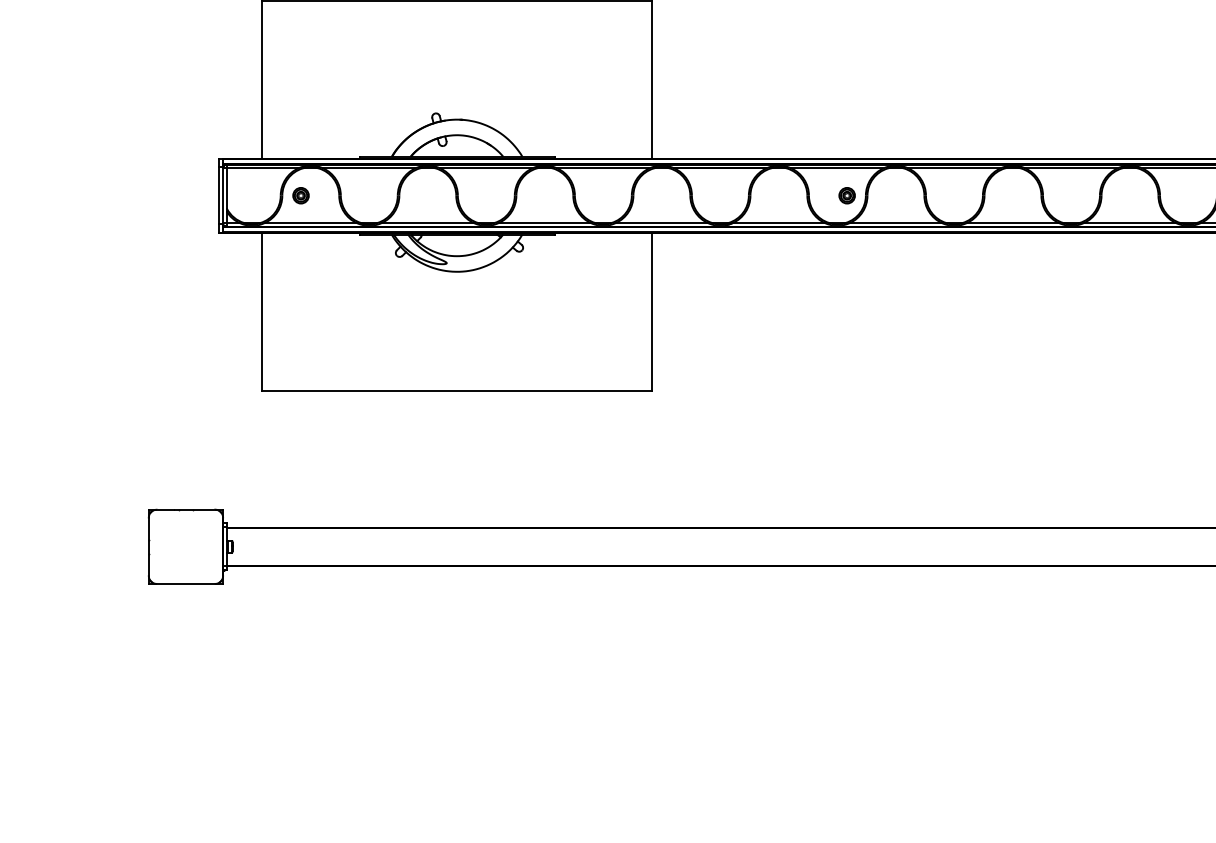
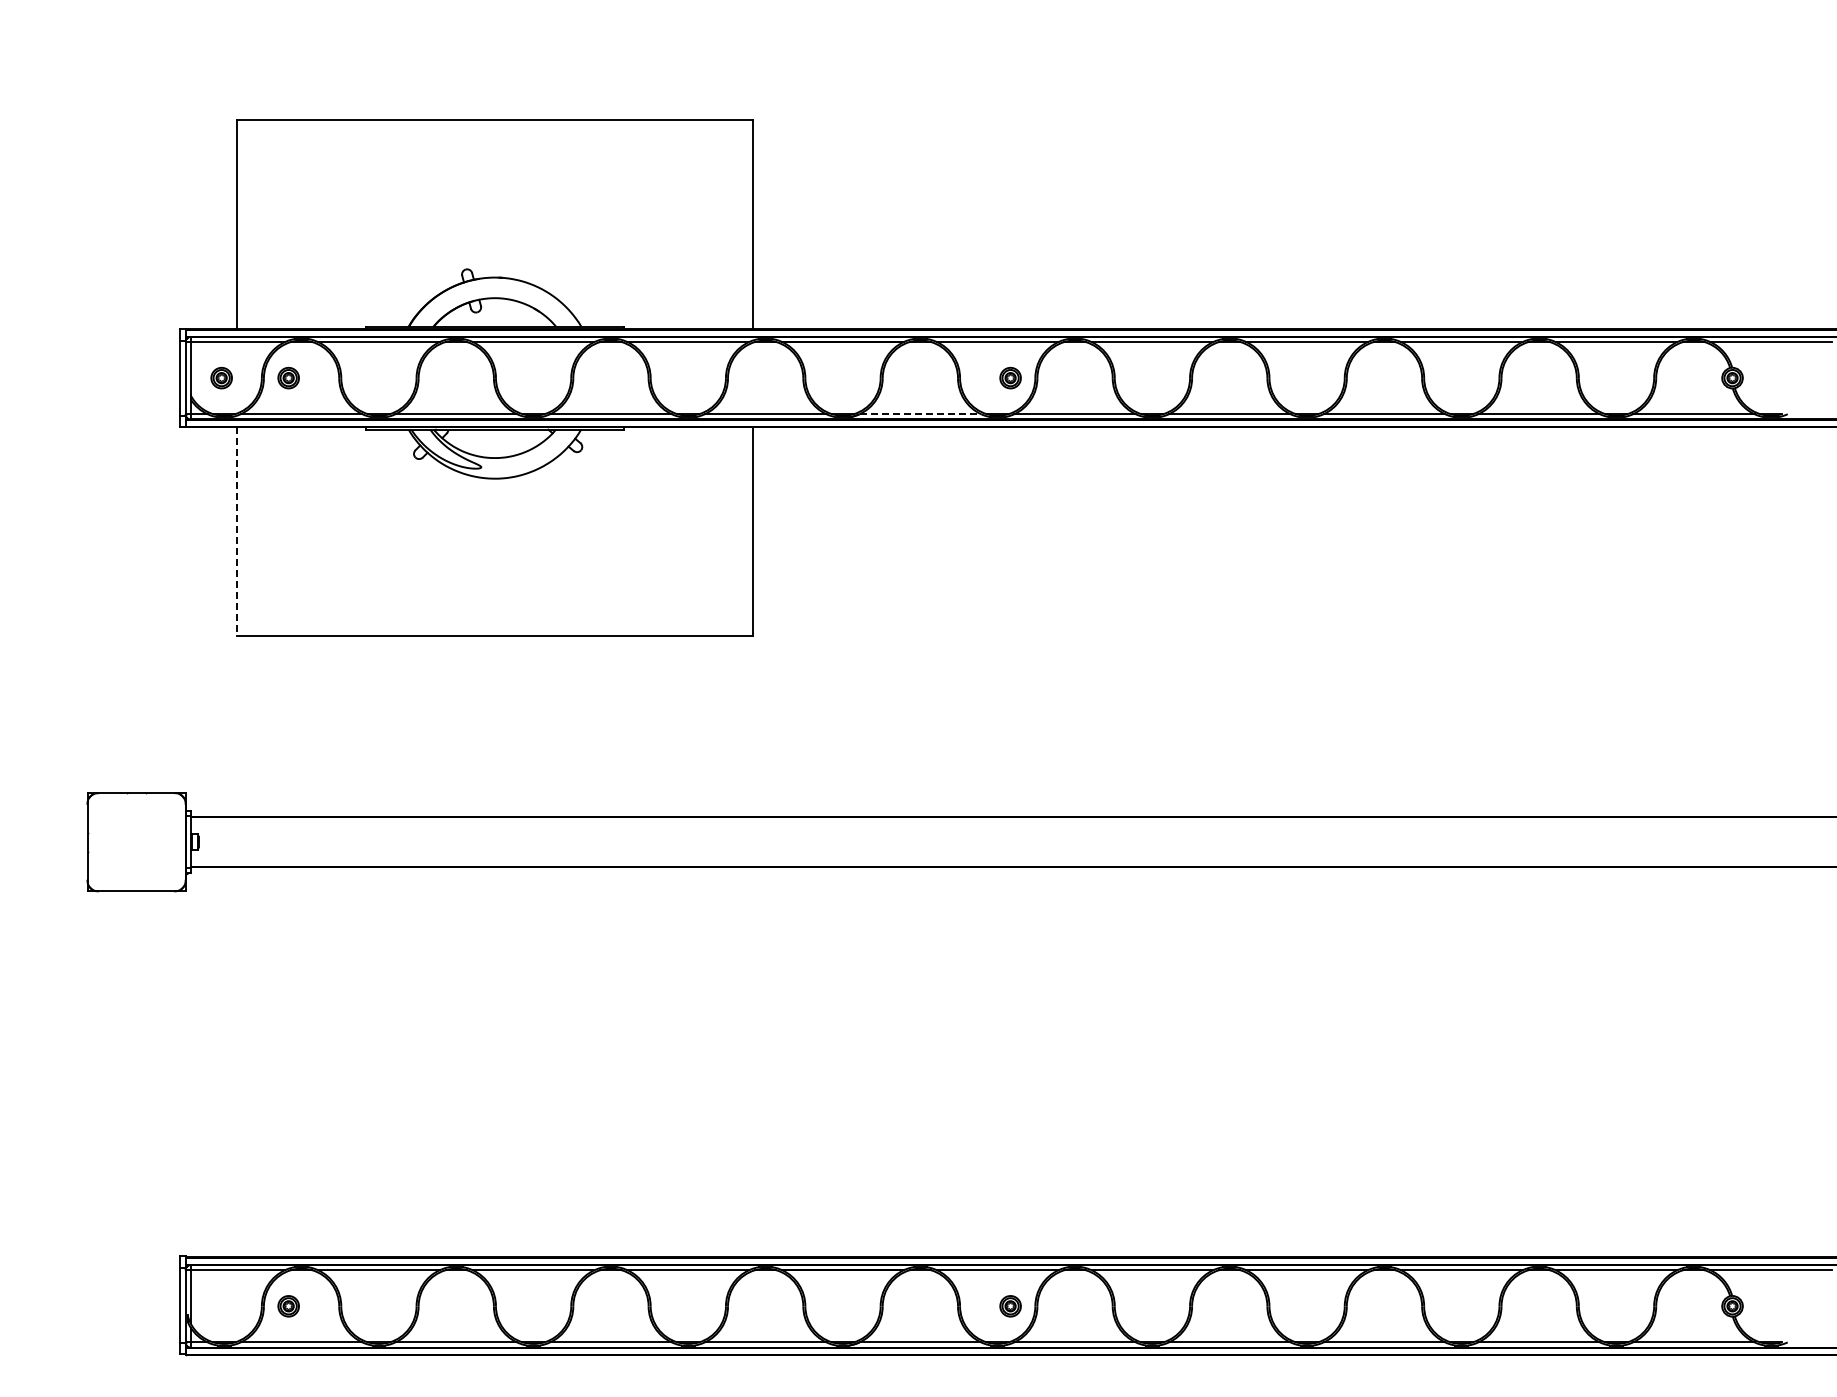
part: (250, 195) -> (221, 377), added
line: (779, 223) -> (920, 414), solid -> dashed
line: (262, 312) -> (237, 532), solid -> dashed

